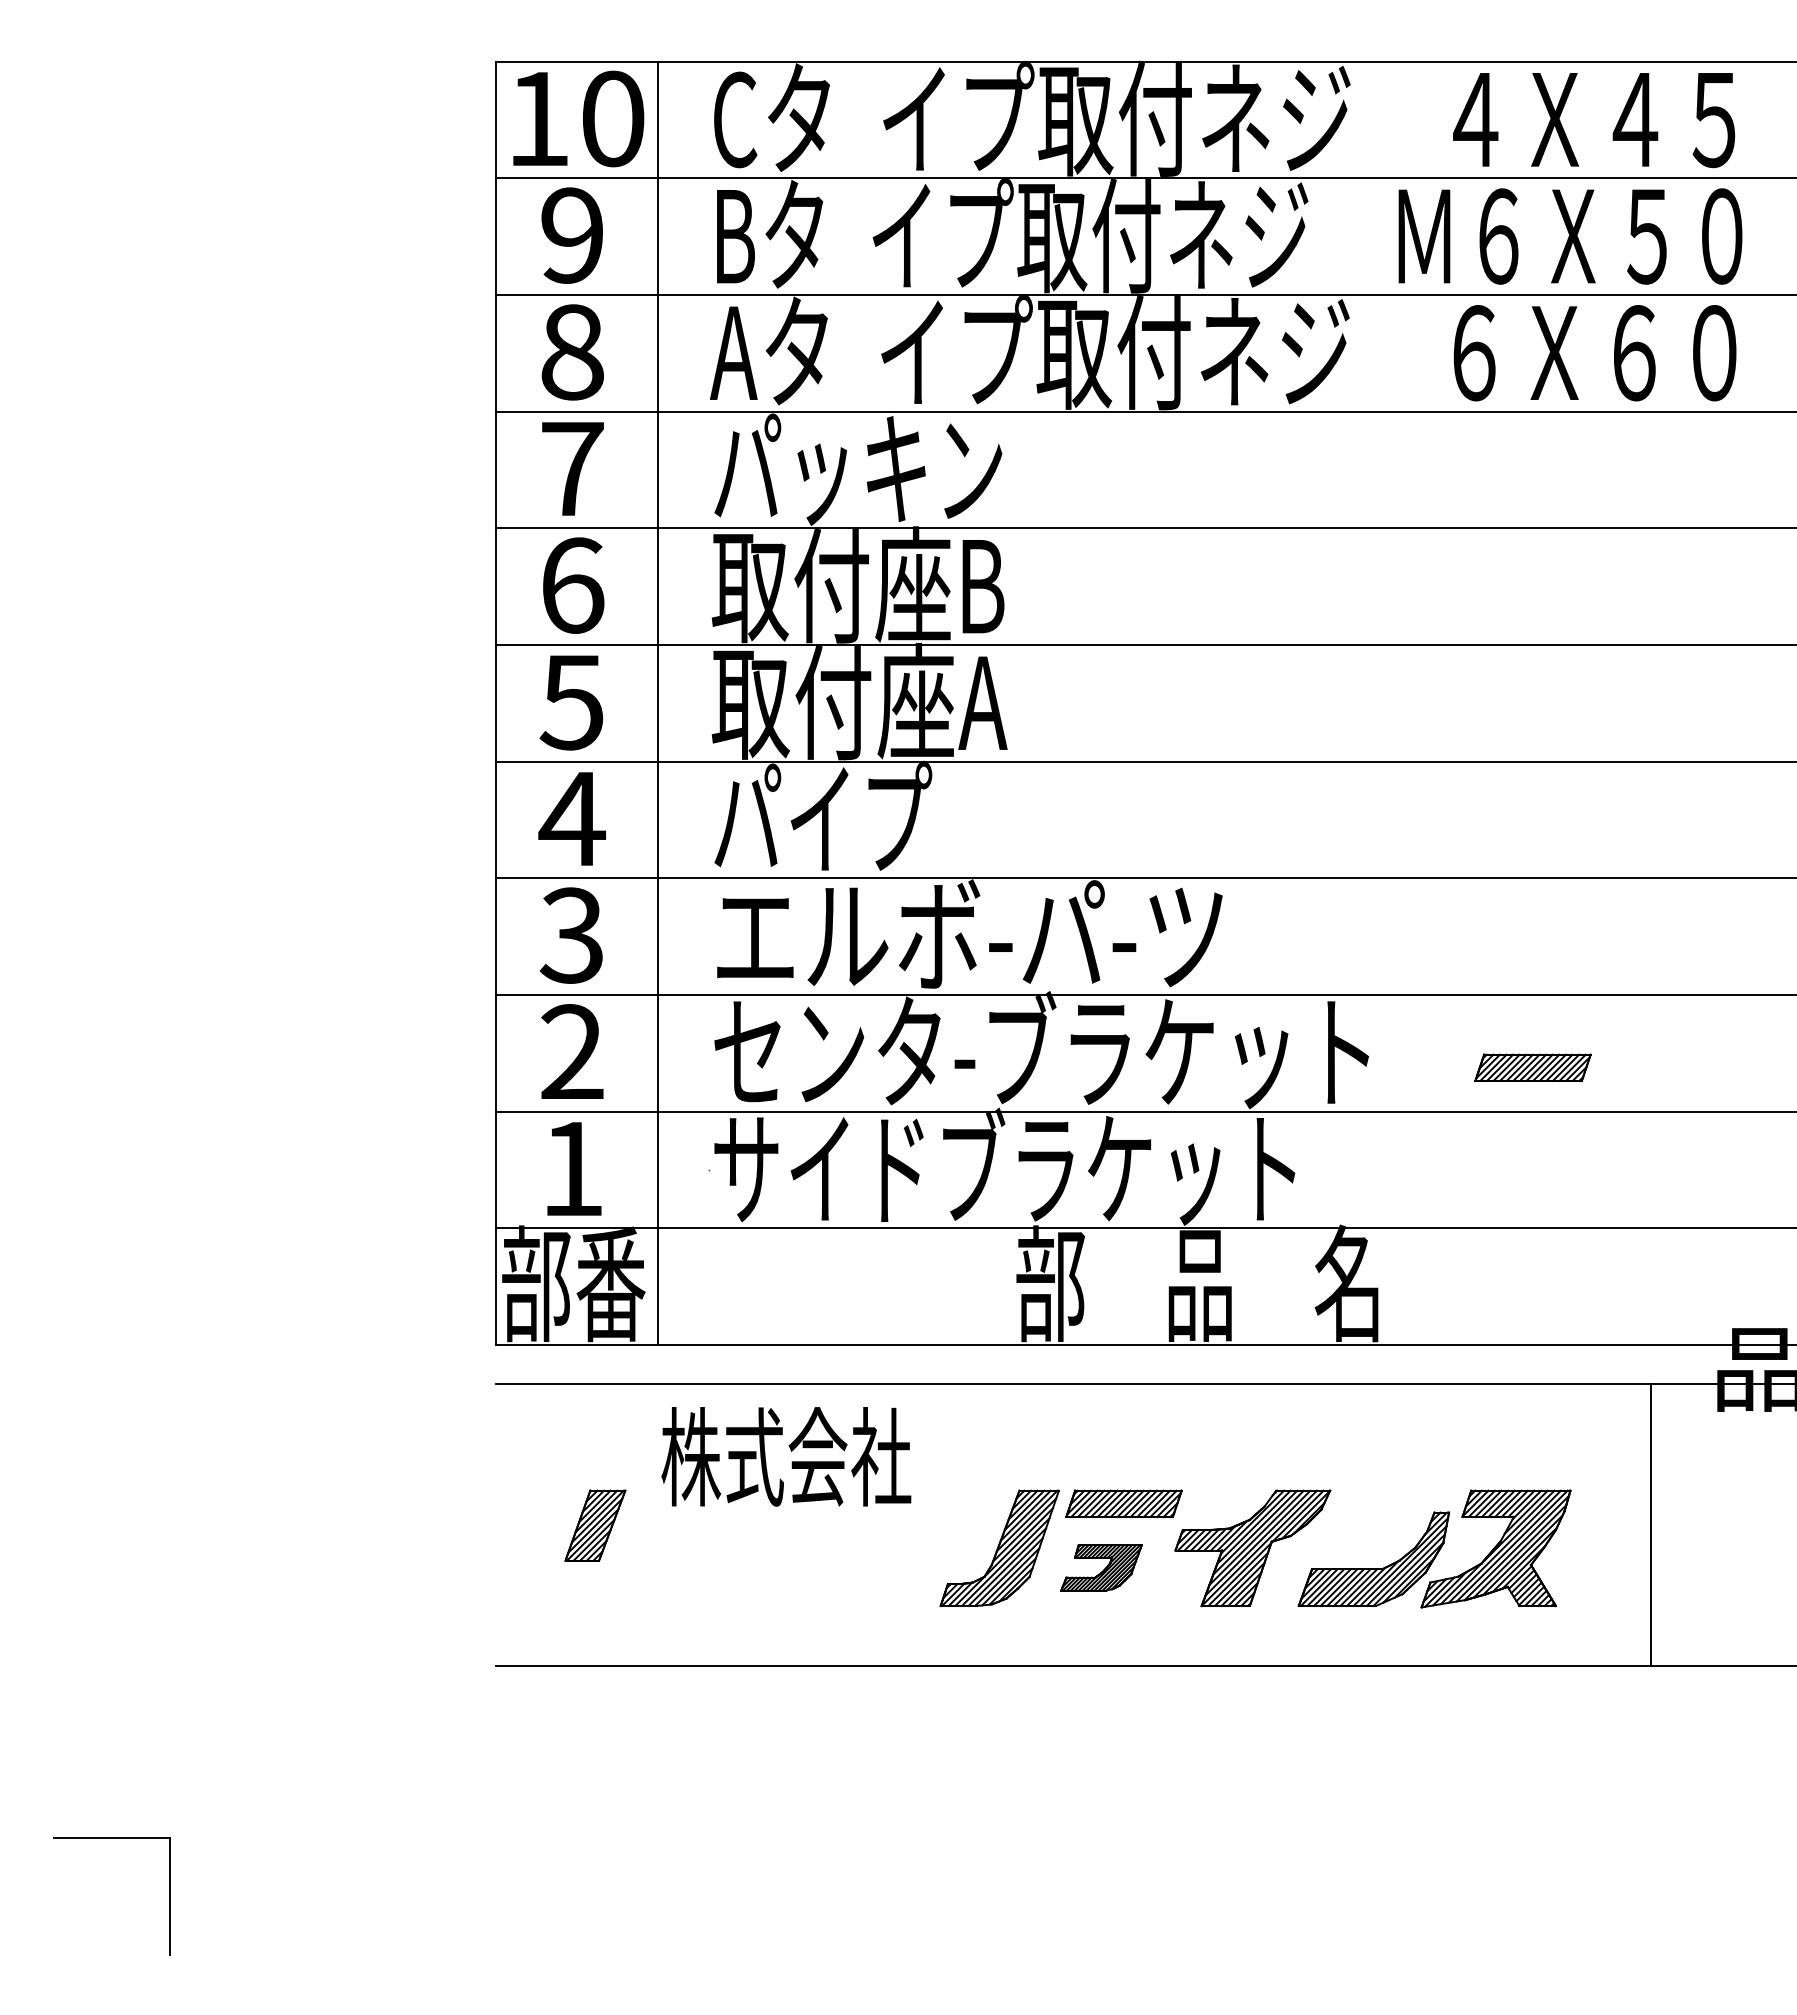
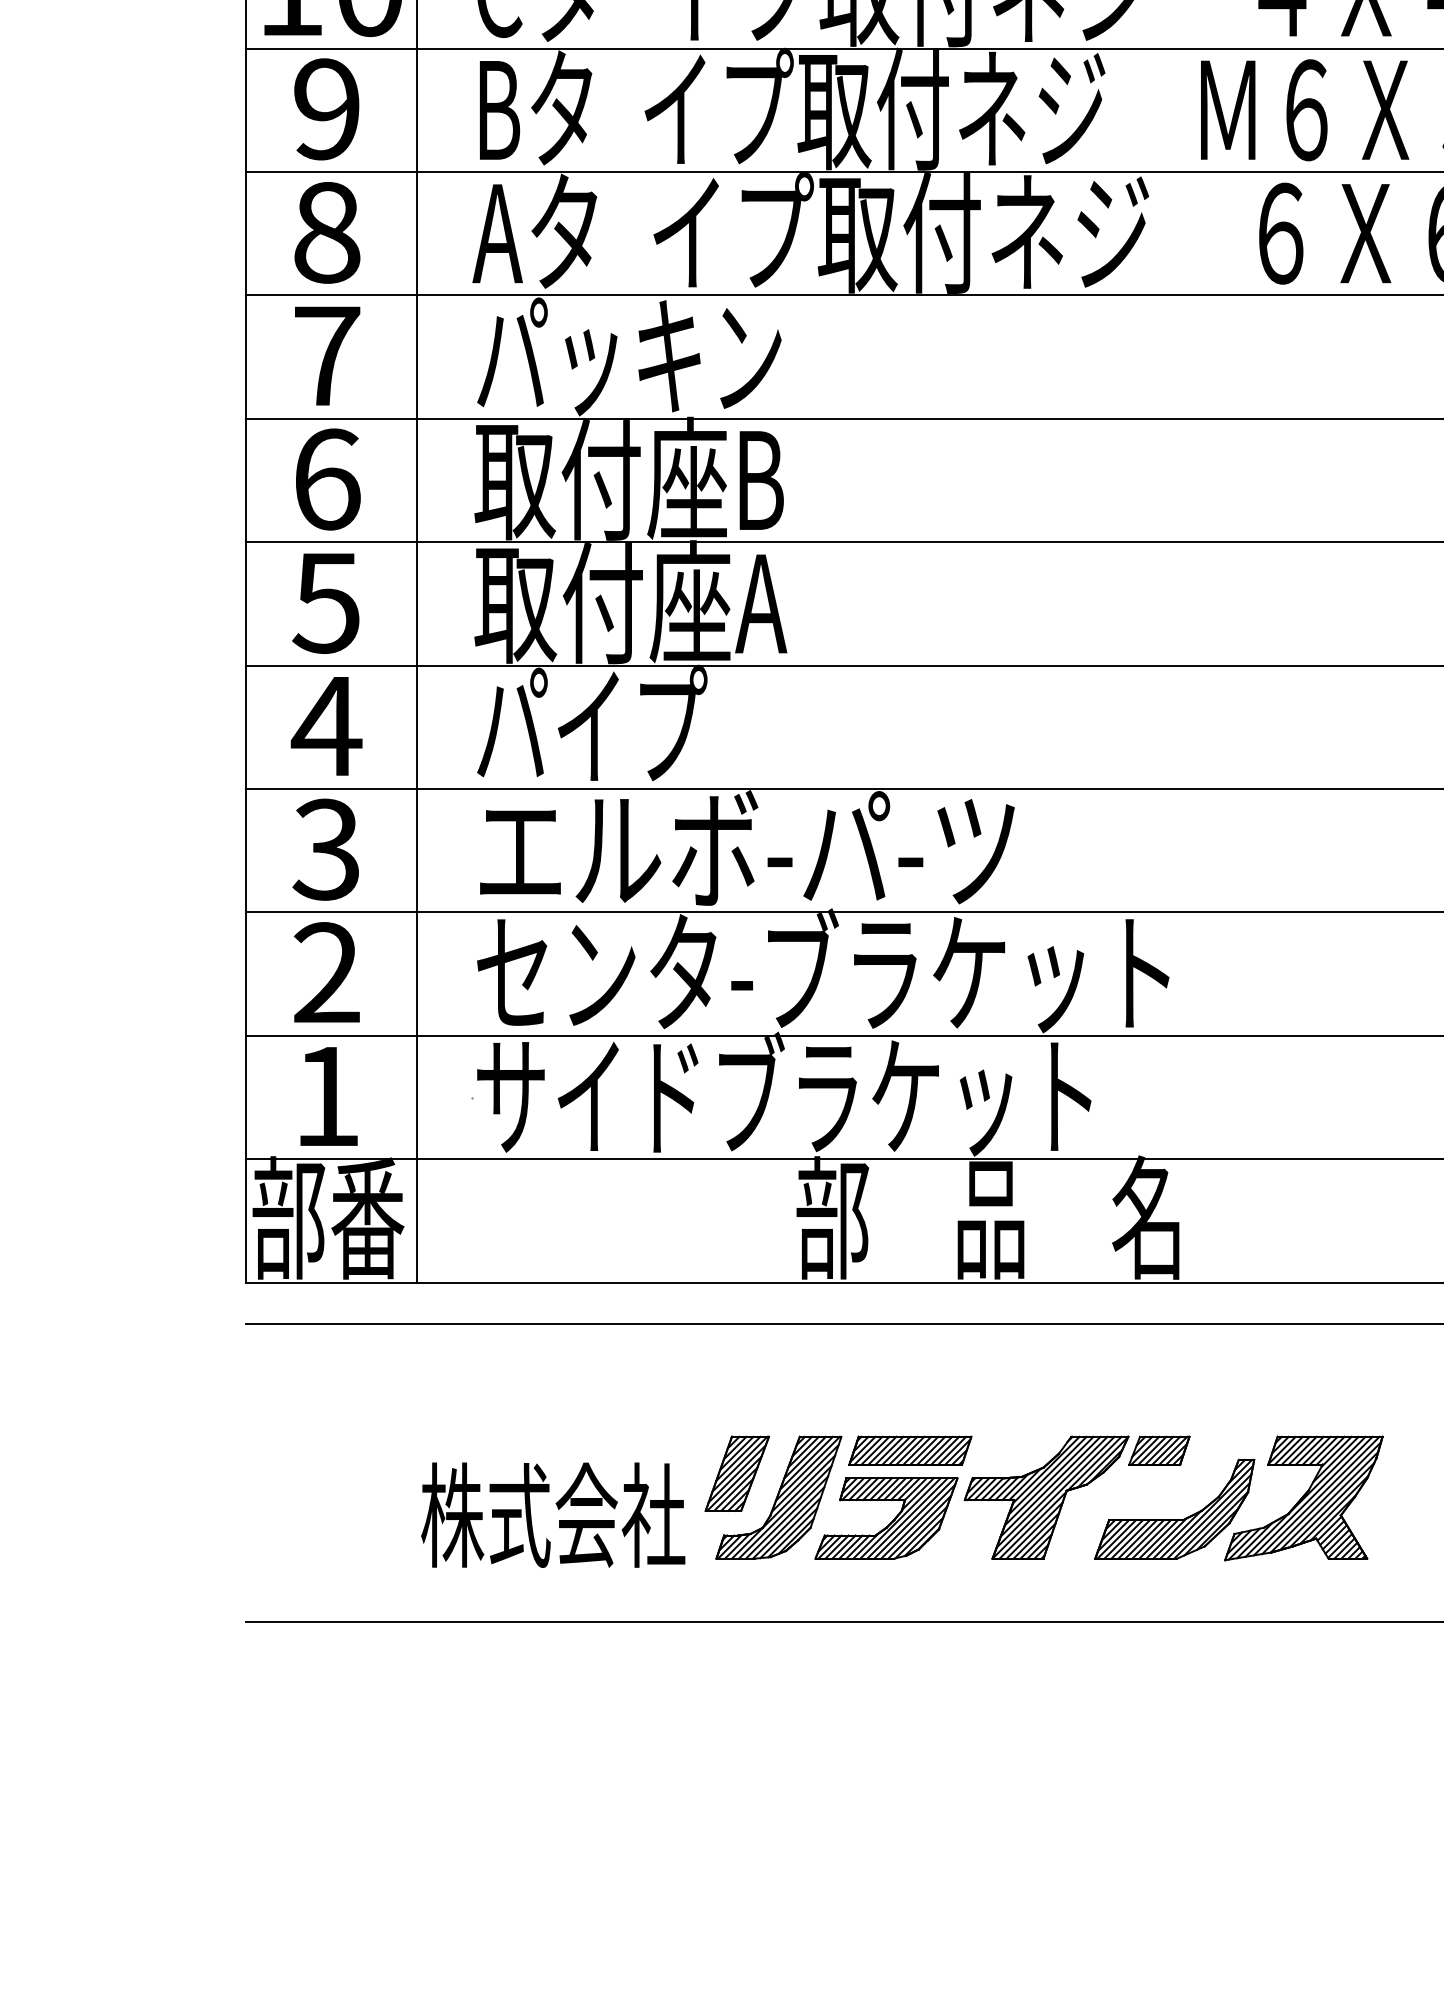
part: (1532, 1067) -> (1342, 989), removed
text: (786, 1456) -> (553, 1514), moved
part: (1359, 1503) -> (1159, 1450), added
part: (595, 1525) -> (737, 1473), moved
part: (1101, 1567) -> (886, 1518), size x1.67

